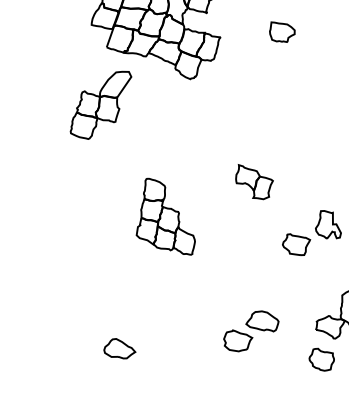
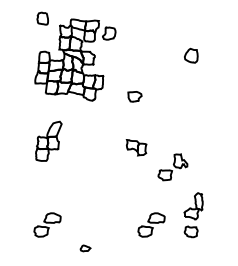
part: (281, 32) -> (134, 96), moved
part: (100, 102) -> (48, 140), moved
part: (169, 216) -> (96, 174), removed
part: (59, 290) -> (47, 224), added
part: (119, 349) -> (85, 248), size x0.6

